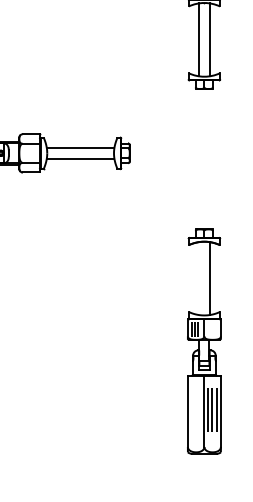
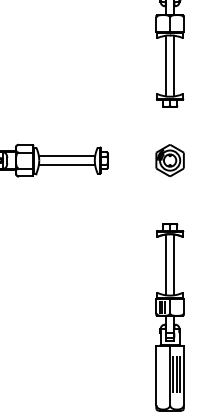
part: (204, 152) -> (170, 159), added
line: (199, 278) -> (166, 264), added

